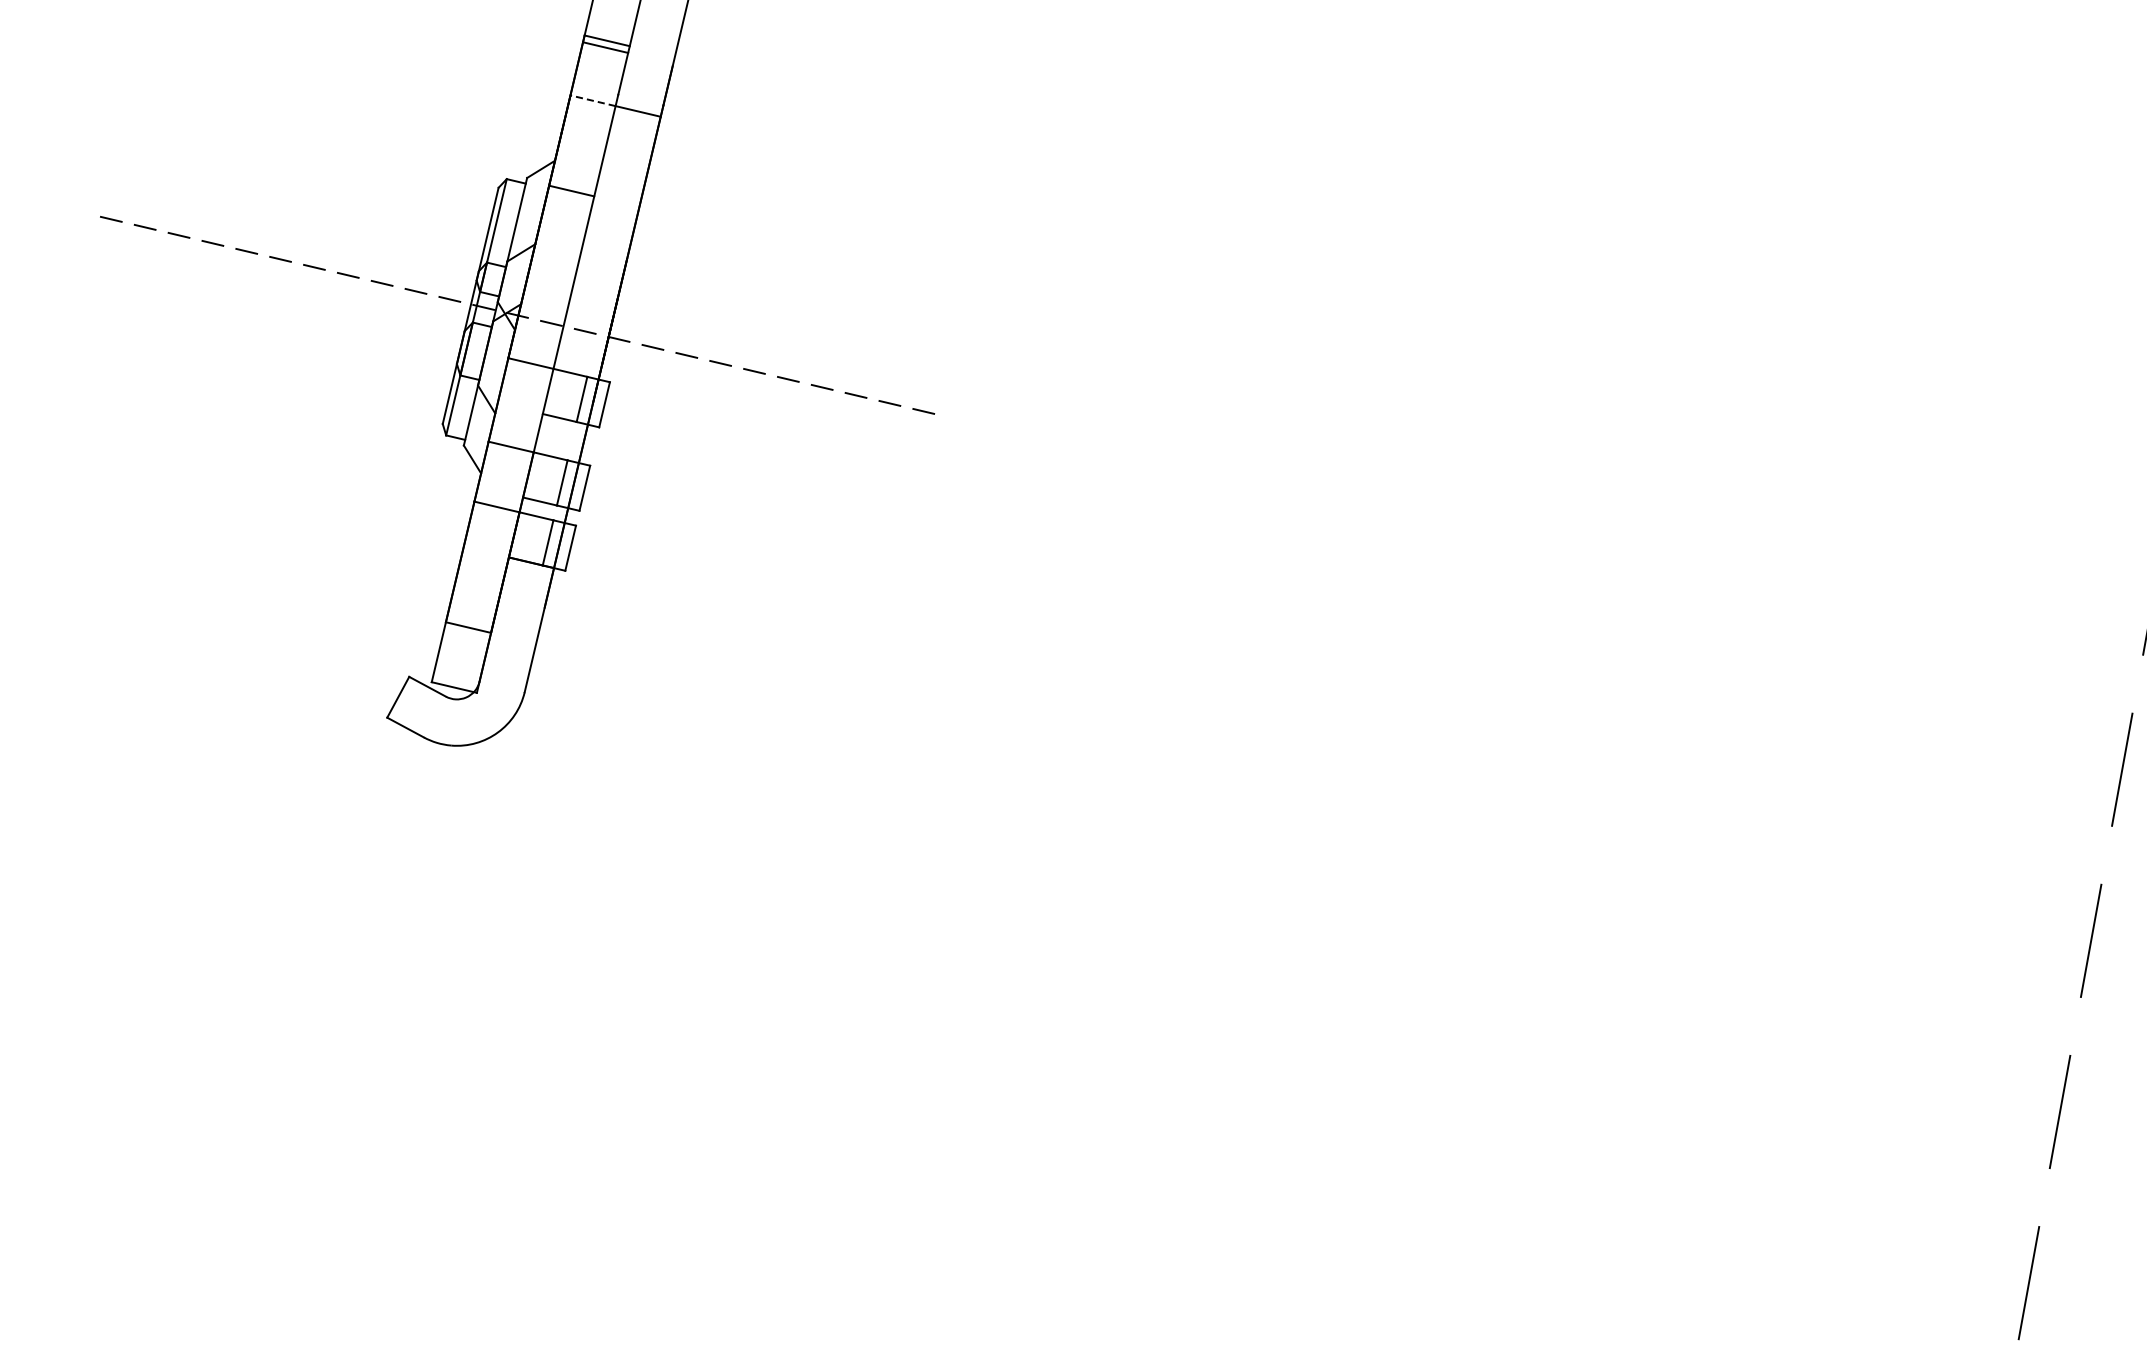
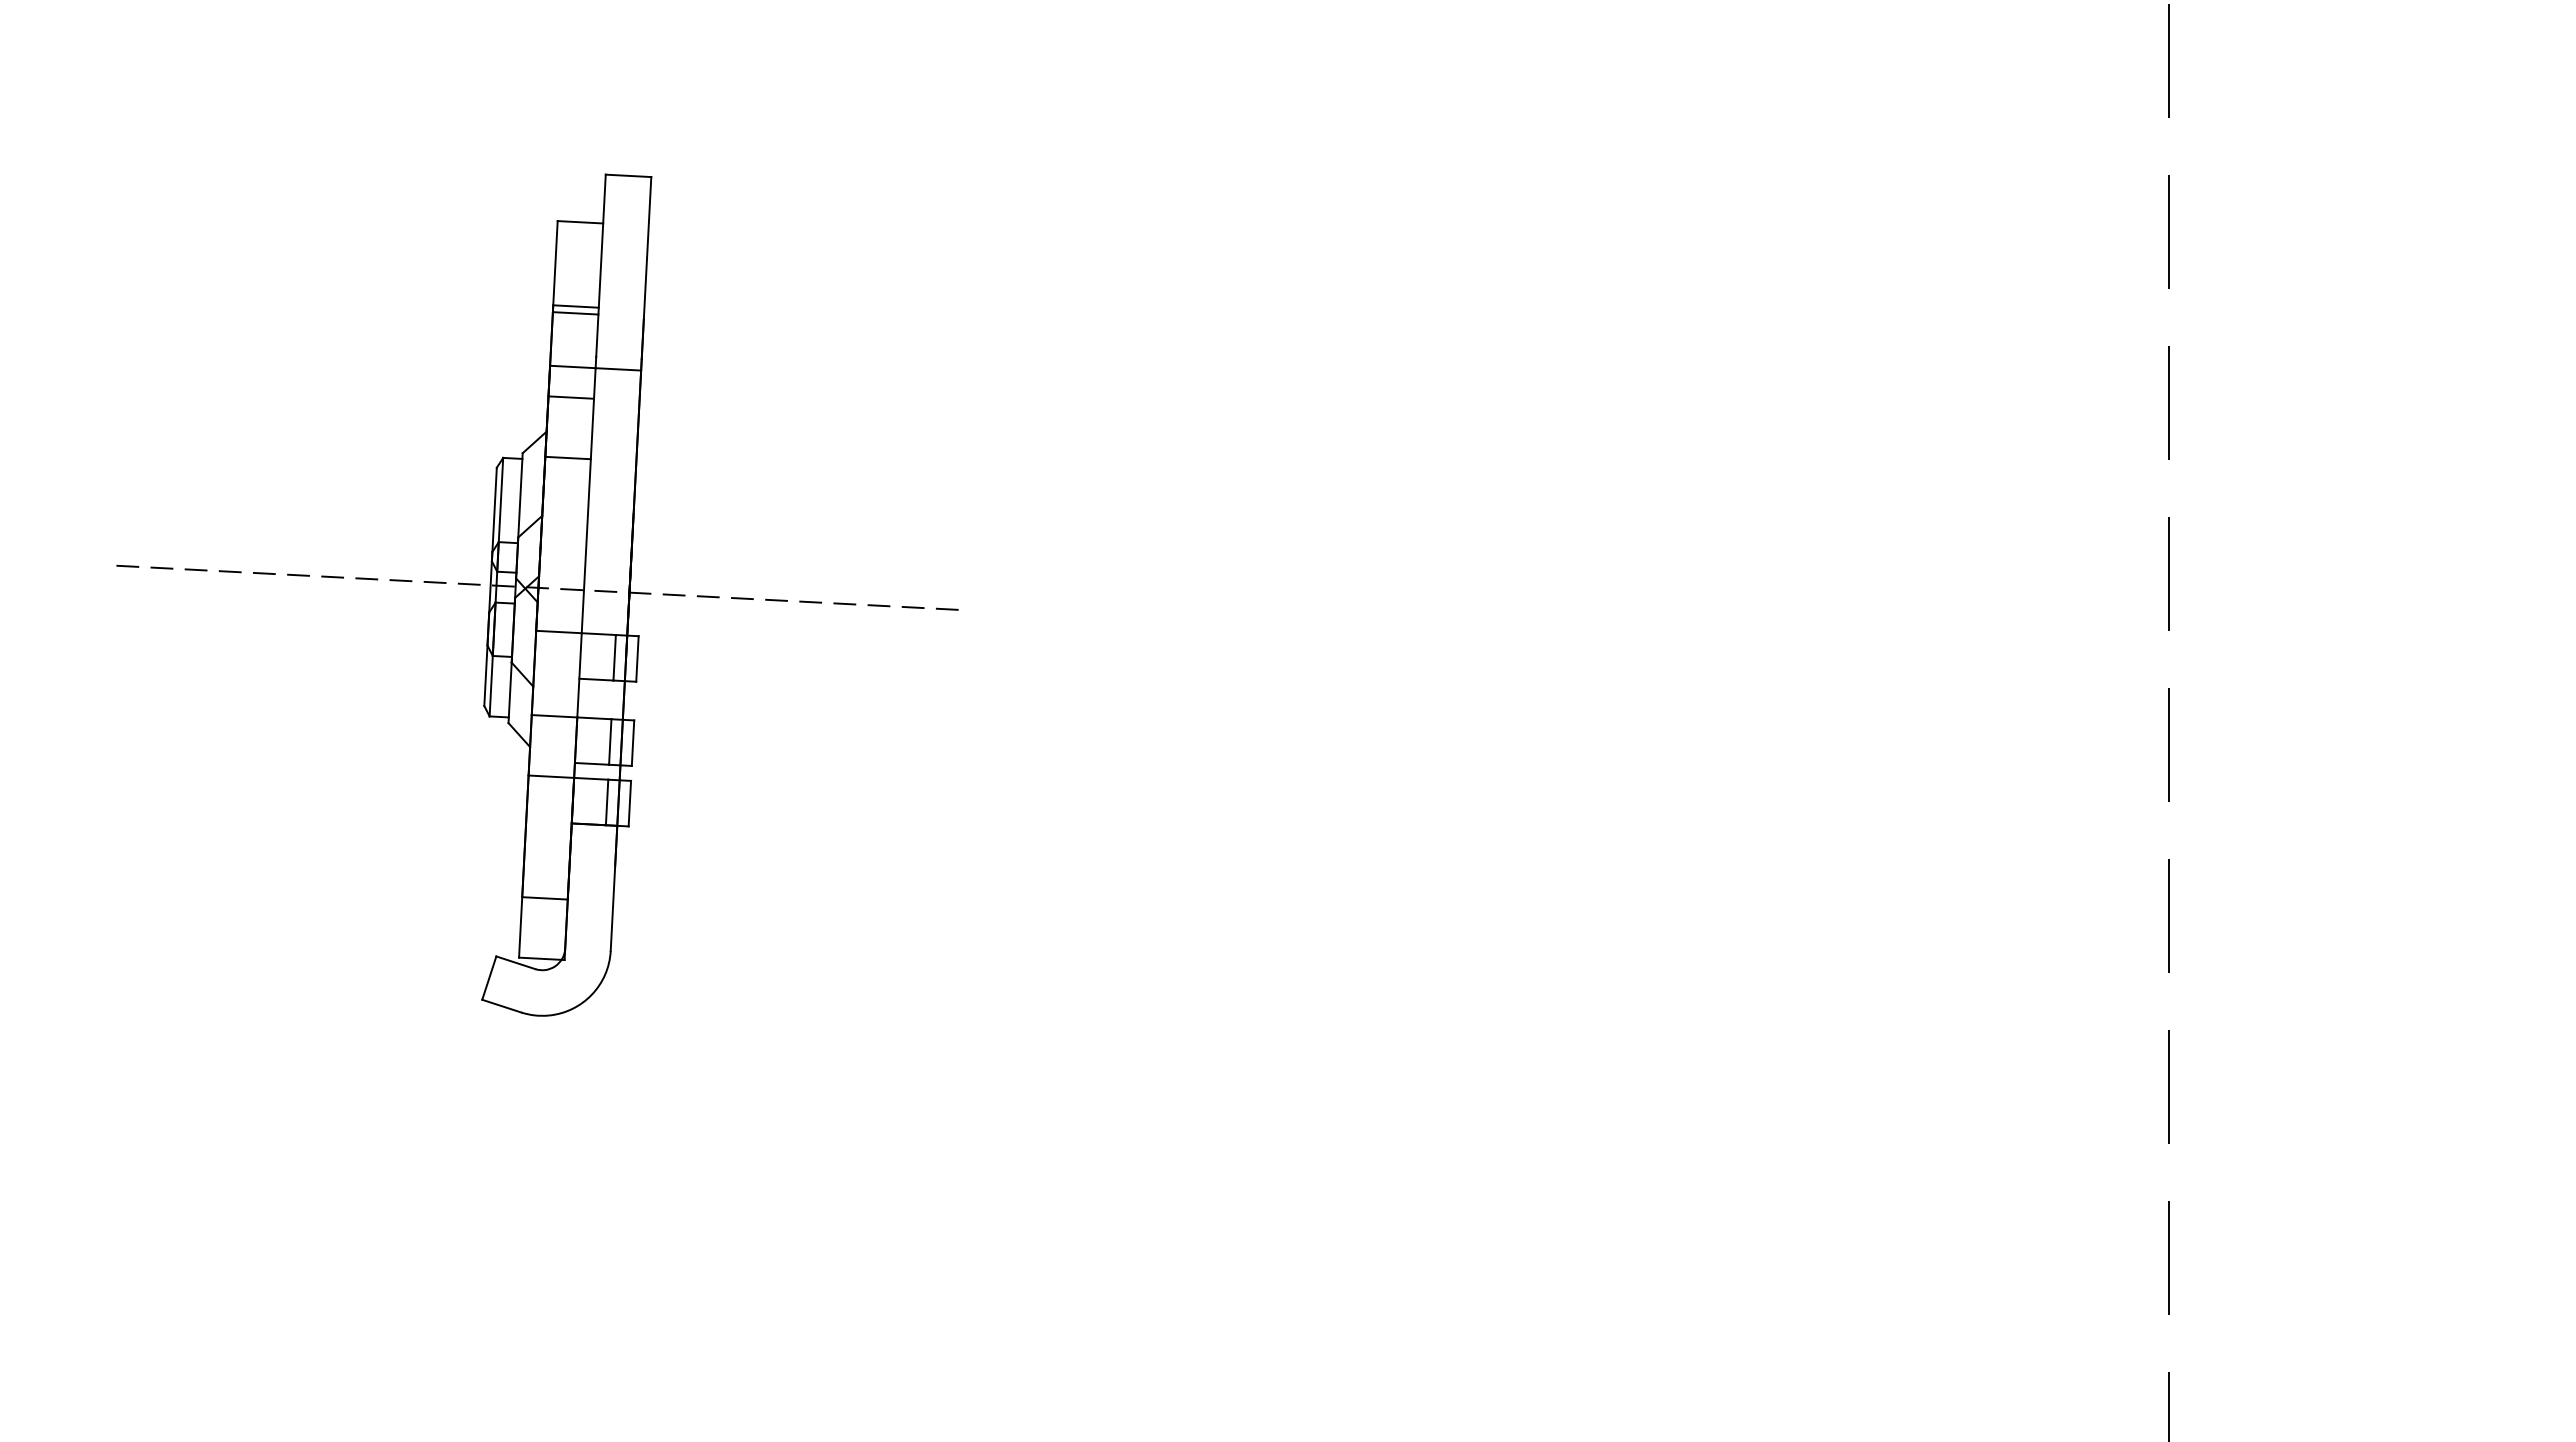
line: (592, 100) -> (572, 366), dashed -> solid
line: (586, 131) -> (571, 397), added

